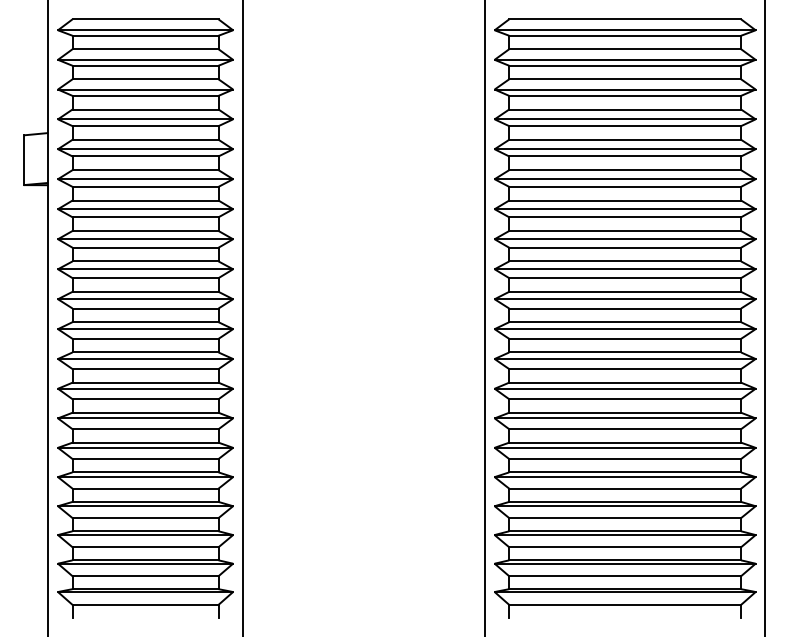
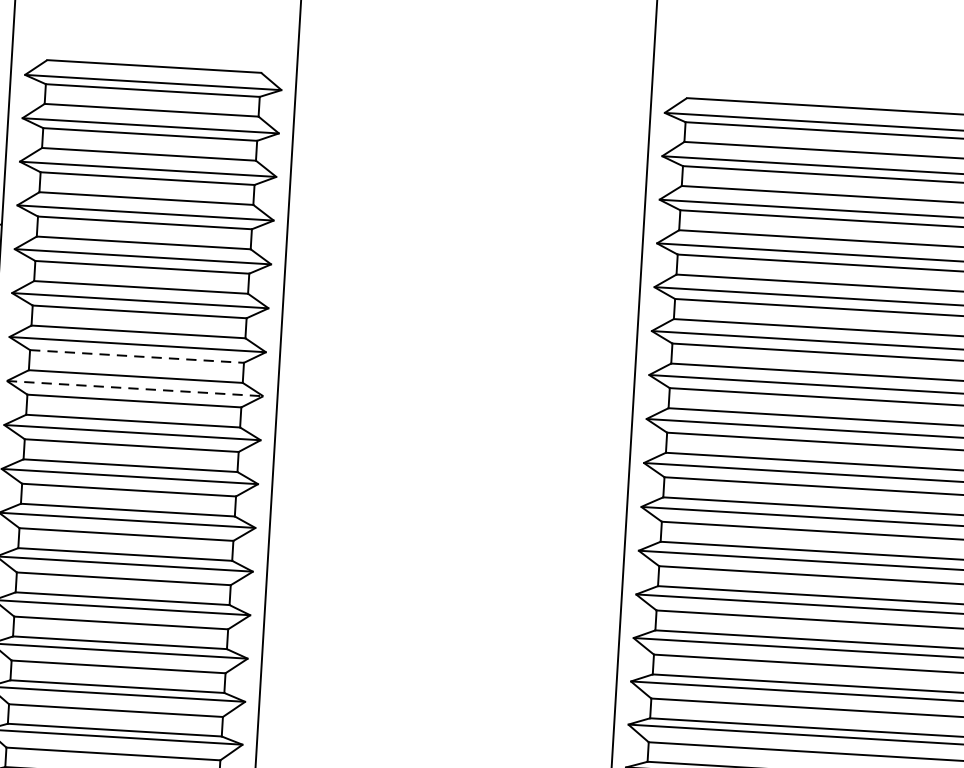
line: (146, 217) -> (138, 356), solid -> dashed
line: (145, 239) -> (135, 388), solid -> dashed

